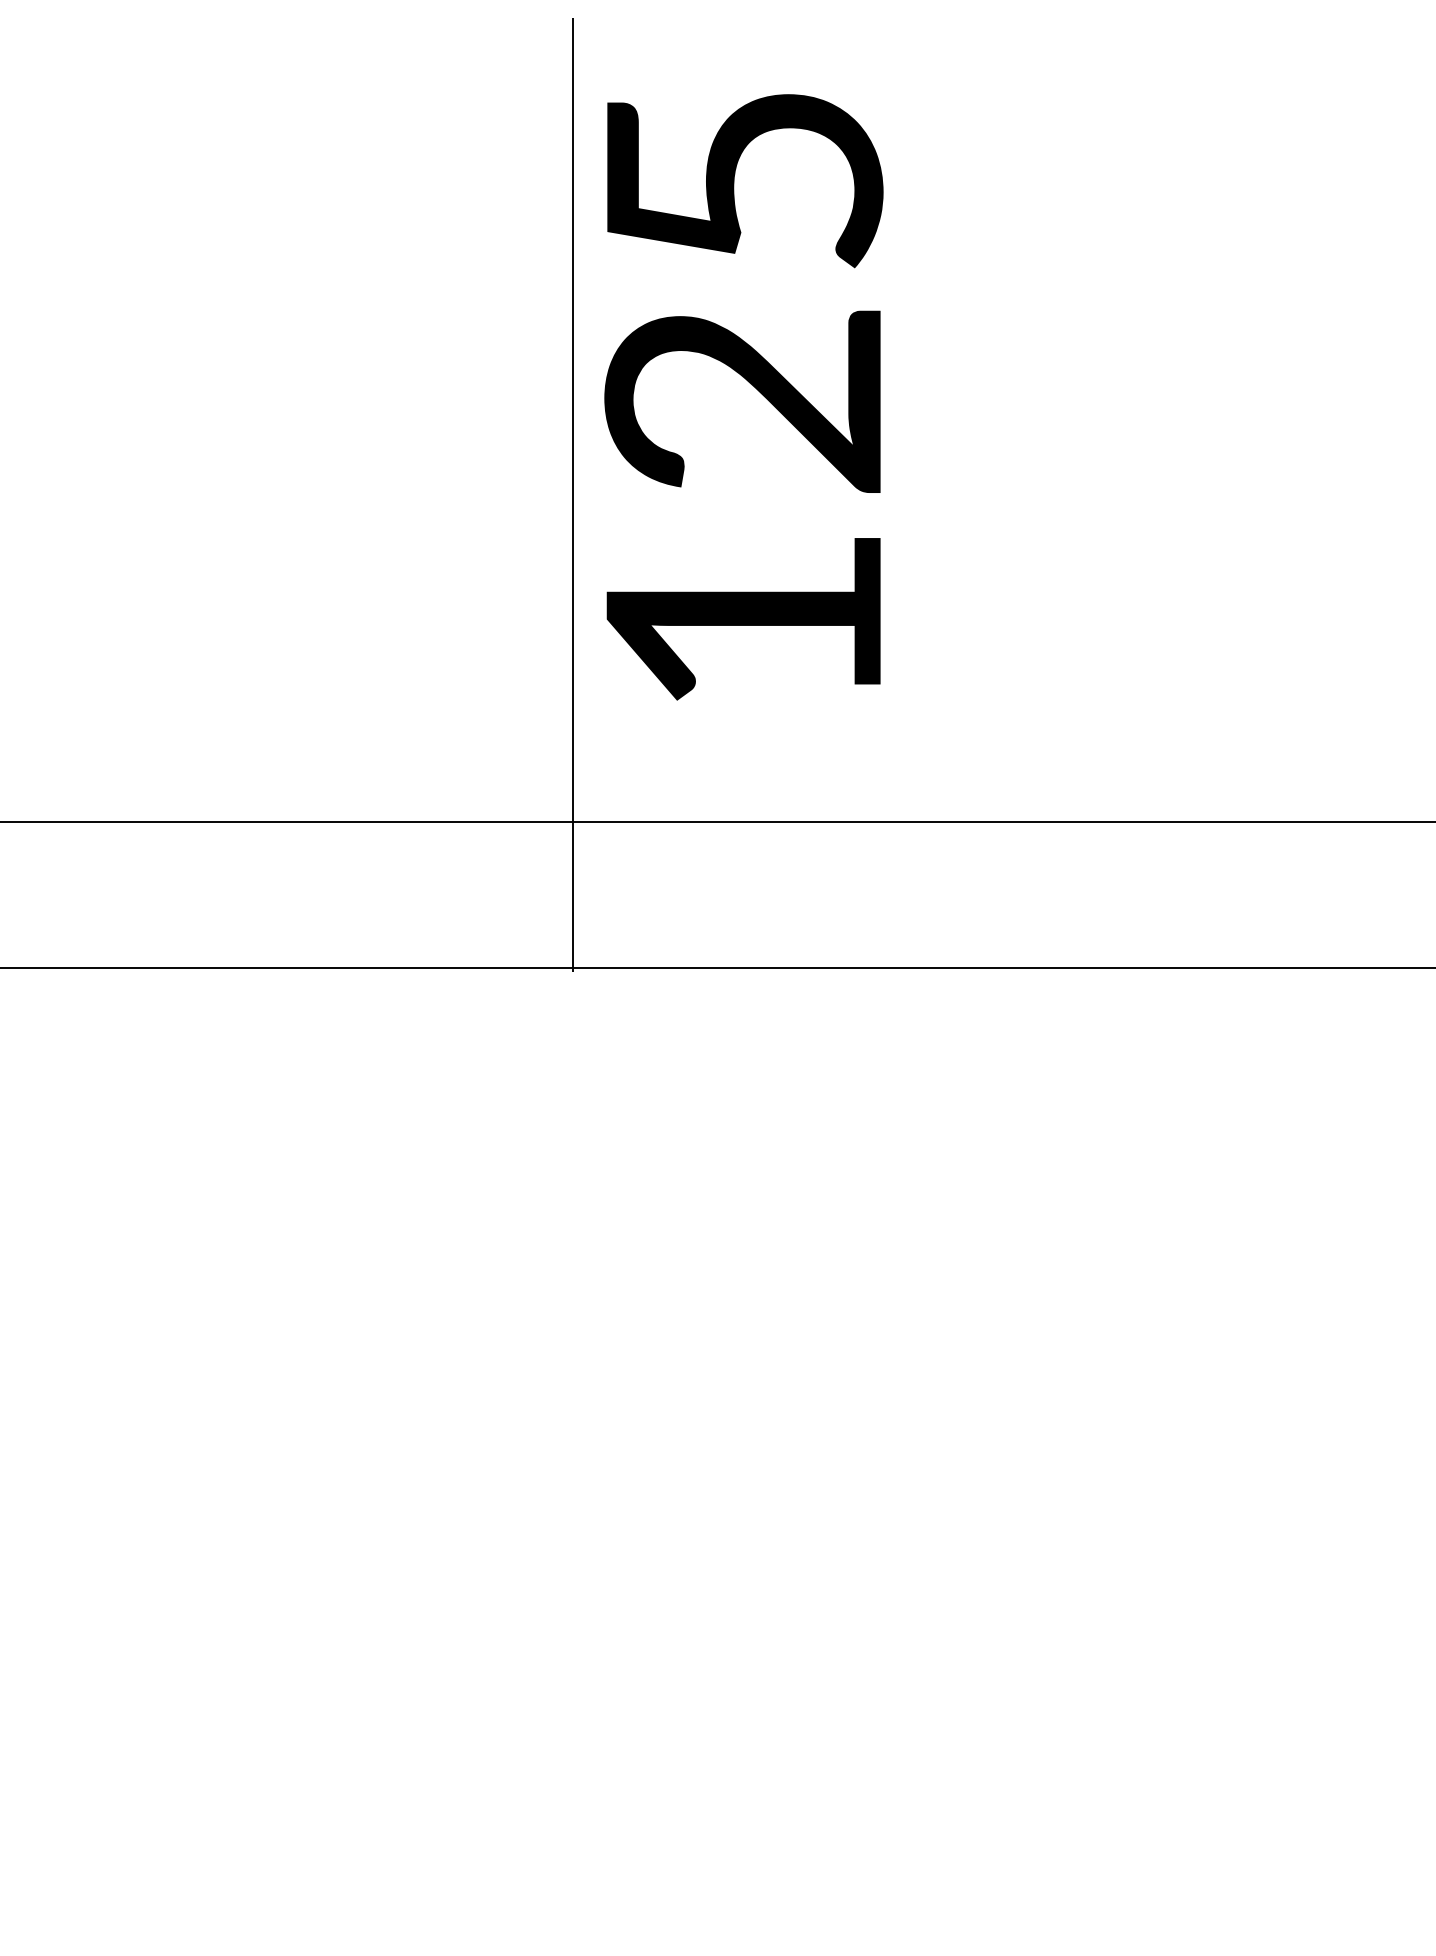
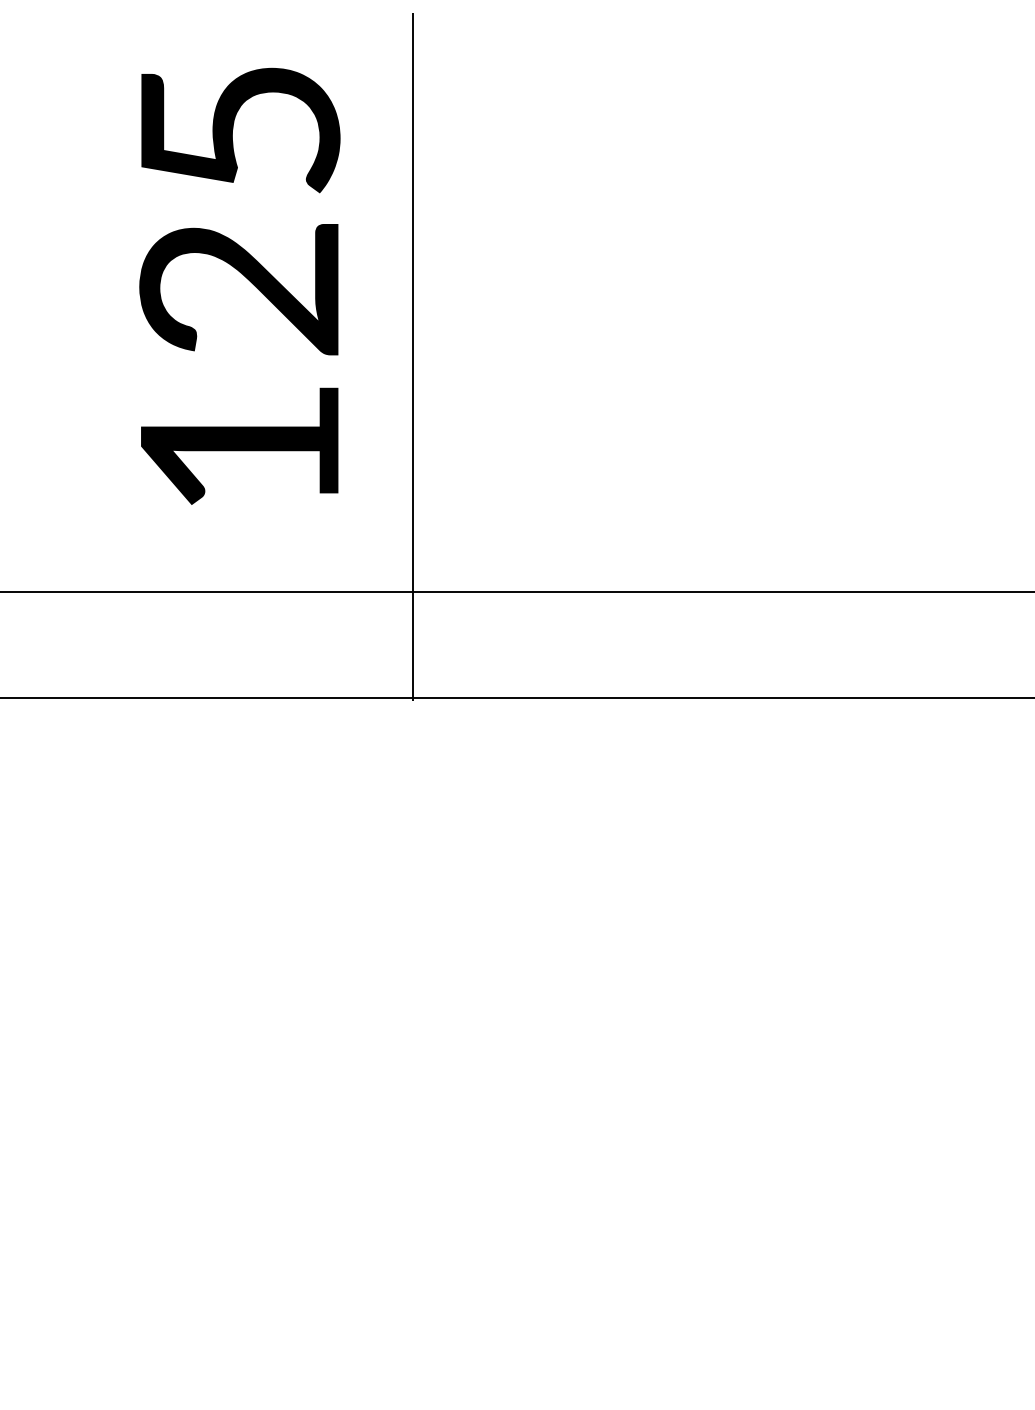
text: (743, 397) -> (239, 286), moved

